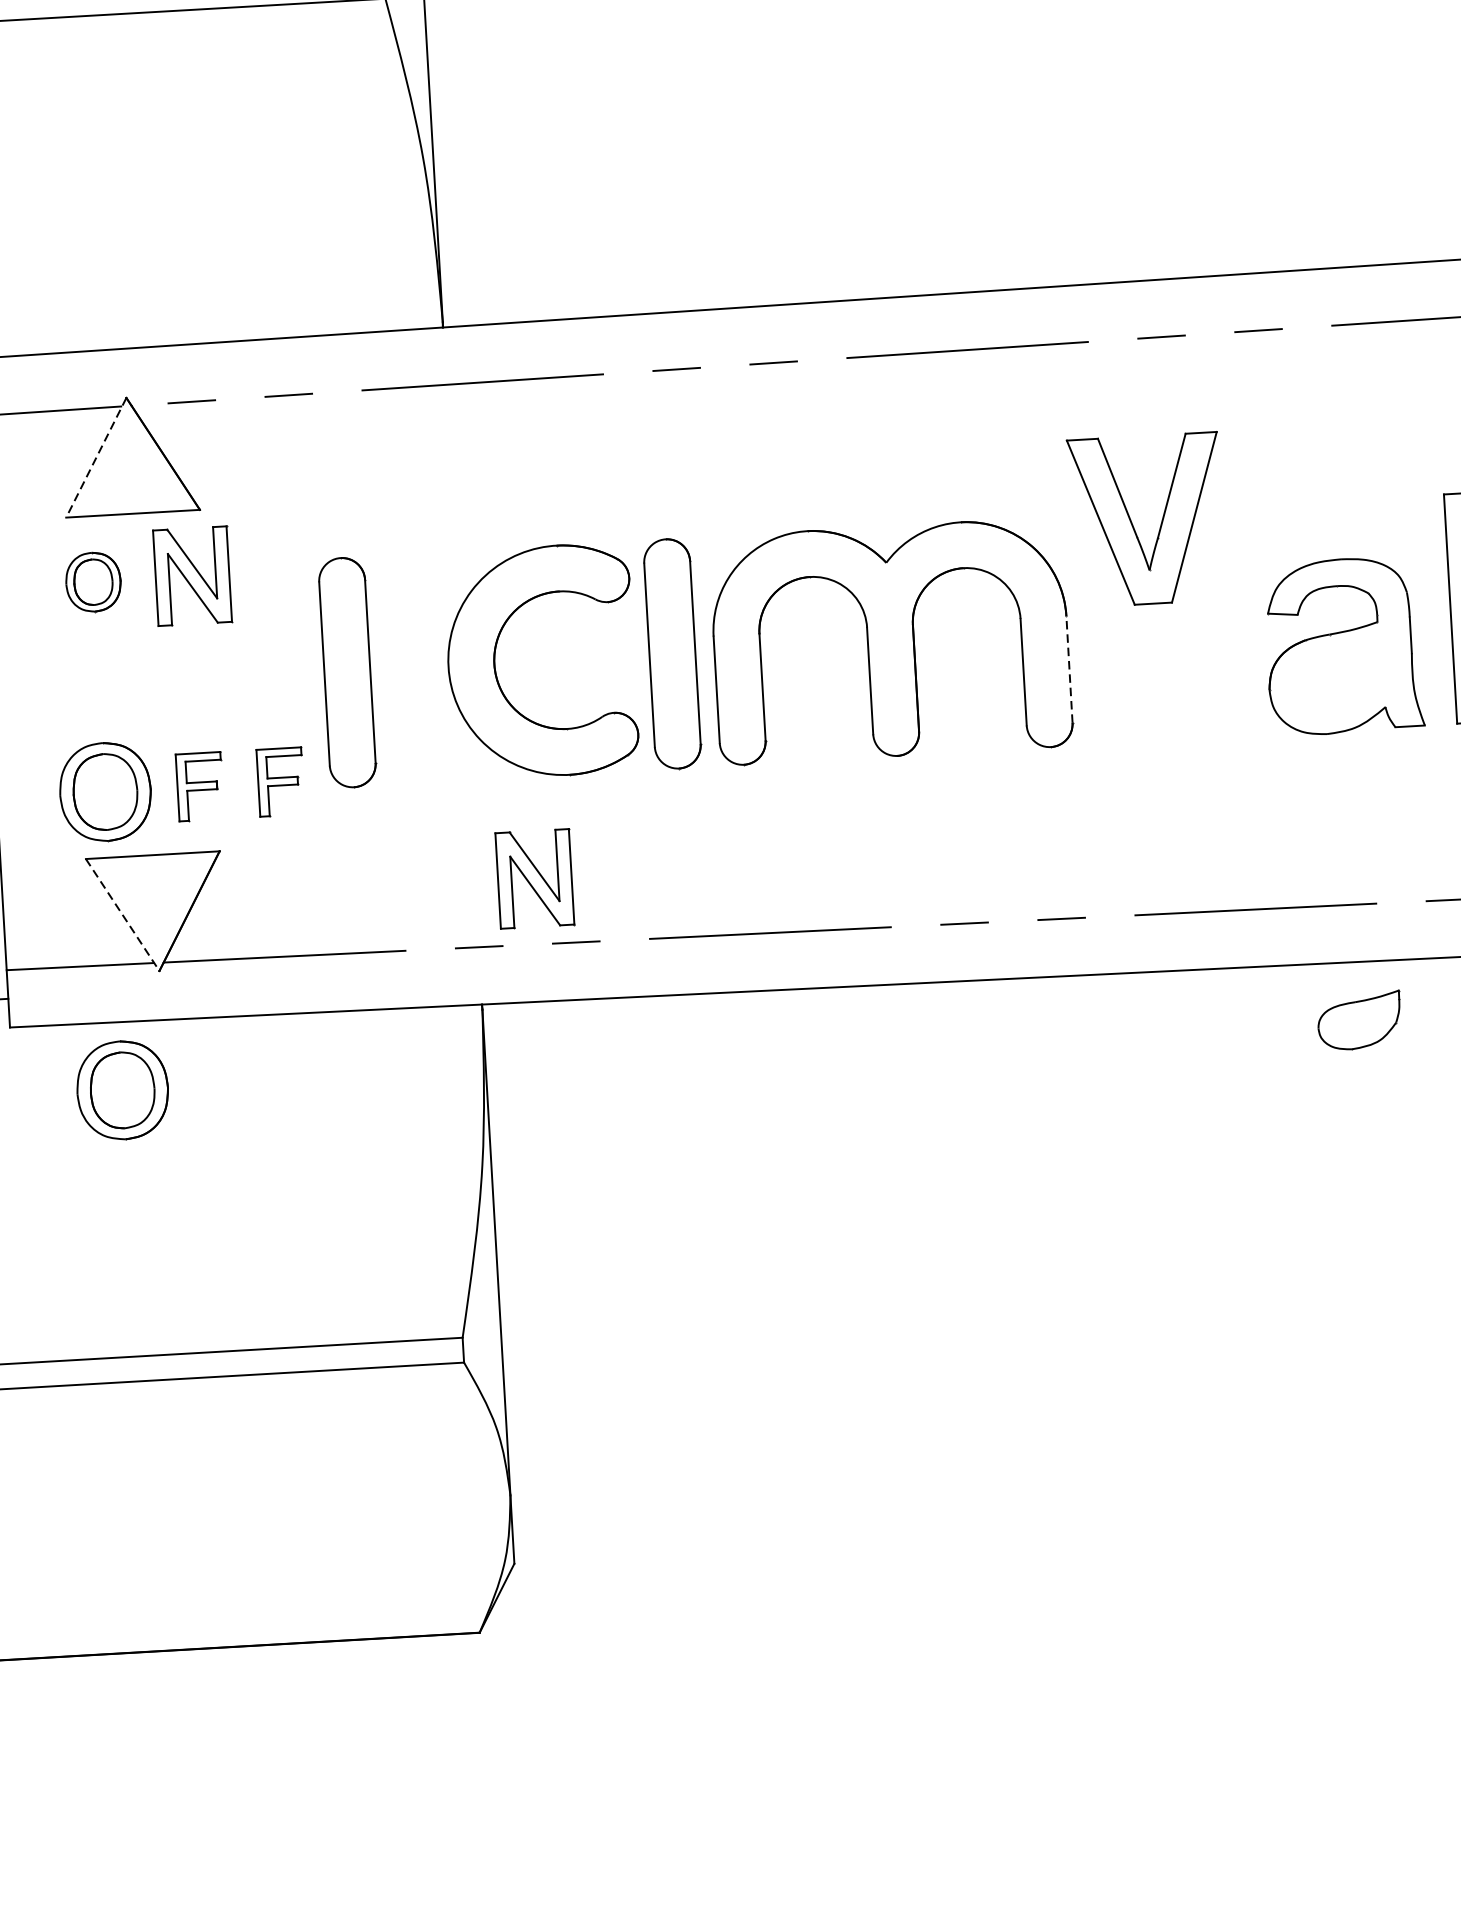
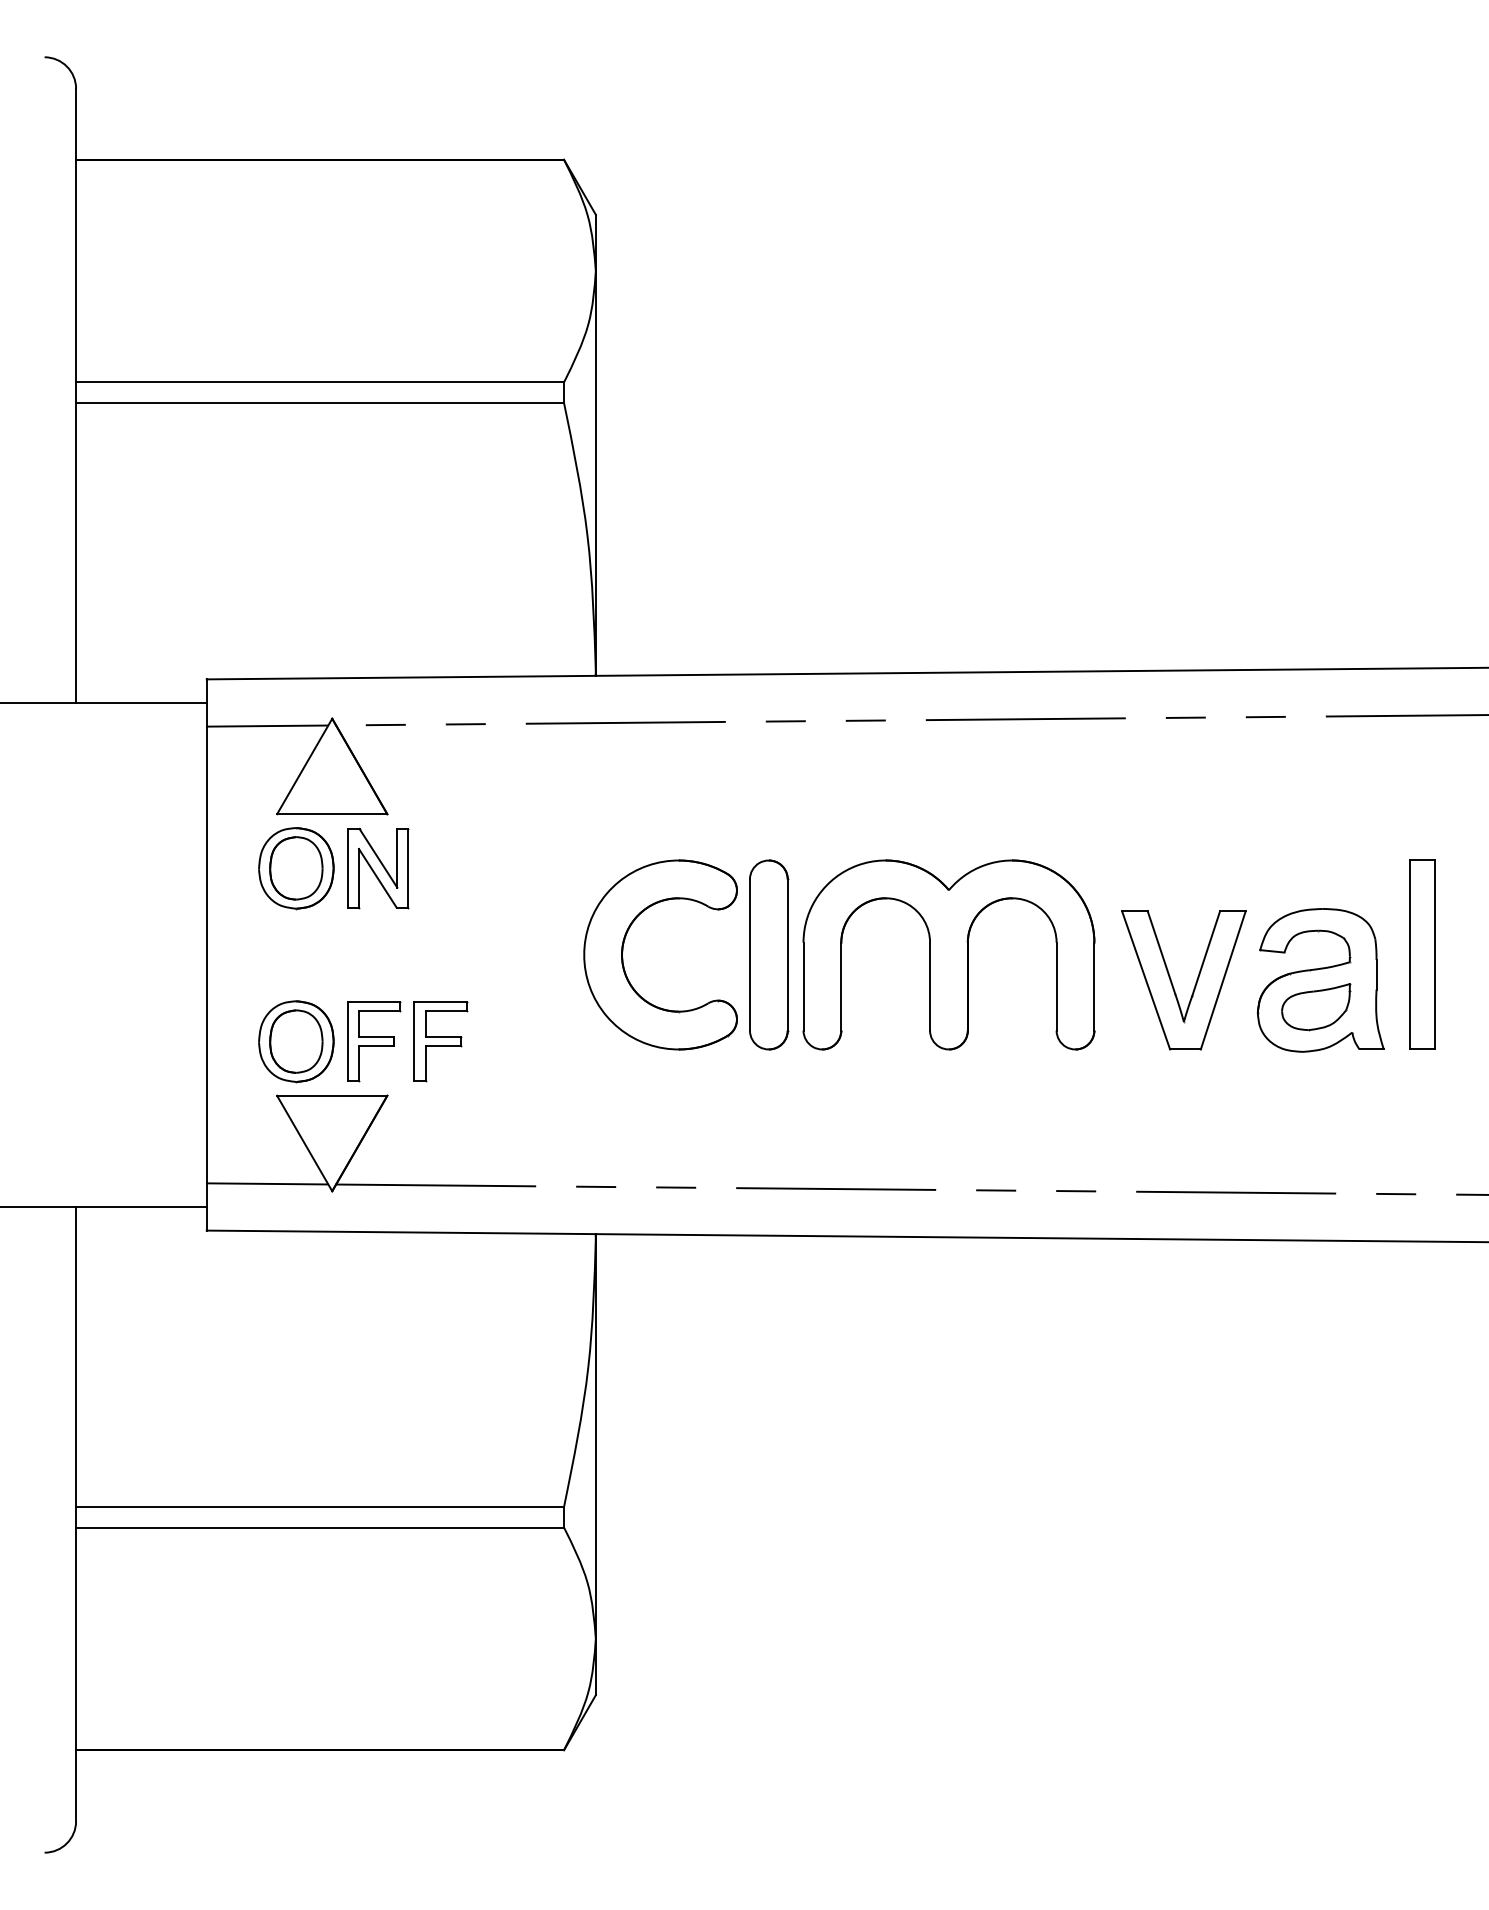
line: (96, 457) -> (304, 766), dashed -> solid
part: (1132, 523) -> (1172, 982), moved
part: (93, 582) -> (296, 868), size x1.67
line: (1069, 669) -> (1094, 986), dashed -> solid
part: (348, 672) -> (501, 954), removed
part: (280, 781) -> (440, 1041), size x1.43
part: (200, 786) -> (374, 1041), size x1.43
part: (535, 879) -> (645, 1133), removed
line: (122, 915) -> (304, 1143), dashed -> solid
part: (1360, 1021) -> (1316, 1007), moved
part: (122, 1090) -> (296, 1287), removed

